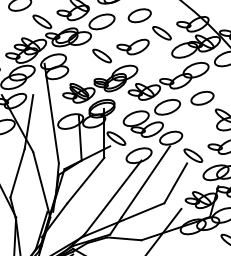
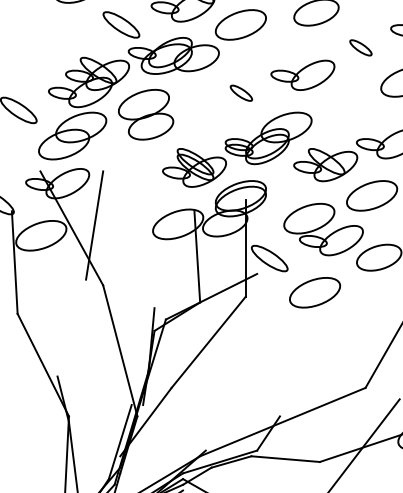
part: (161, 33) -> (359, 48), size x0.6
part: (102, 55) -> (241, 92), size x0.6
line: (51, 113) -> (139, 208), removed
line: (17, 173) -> (71, 328), removed
line: (145, 181) -> (327, 344), removed
line: (112, 197) -> (261, 376), removed

